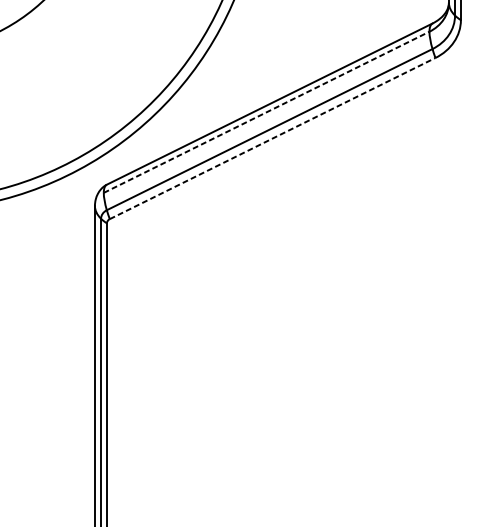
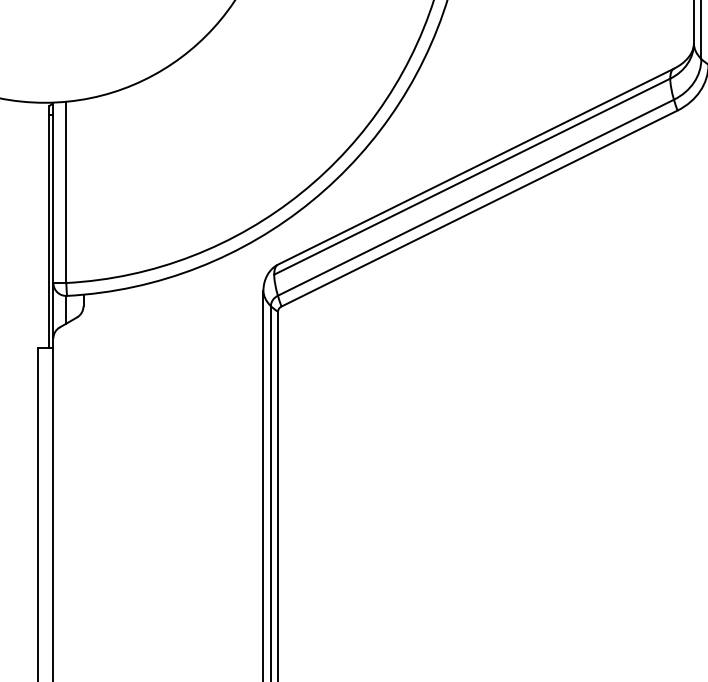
line: (266, 112) -> (472, 176), dashed -> solid
line: (272, 138) -> (479, 208), dashed -> solid

